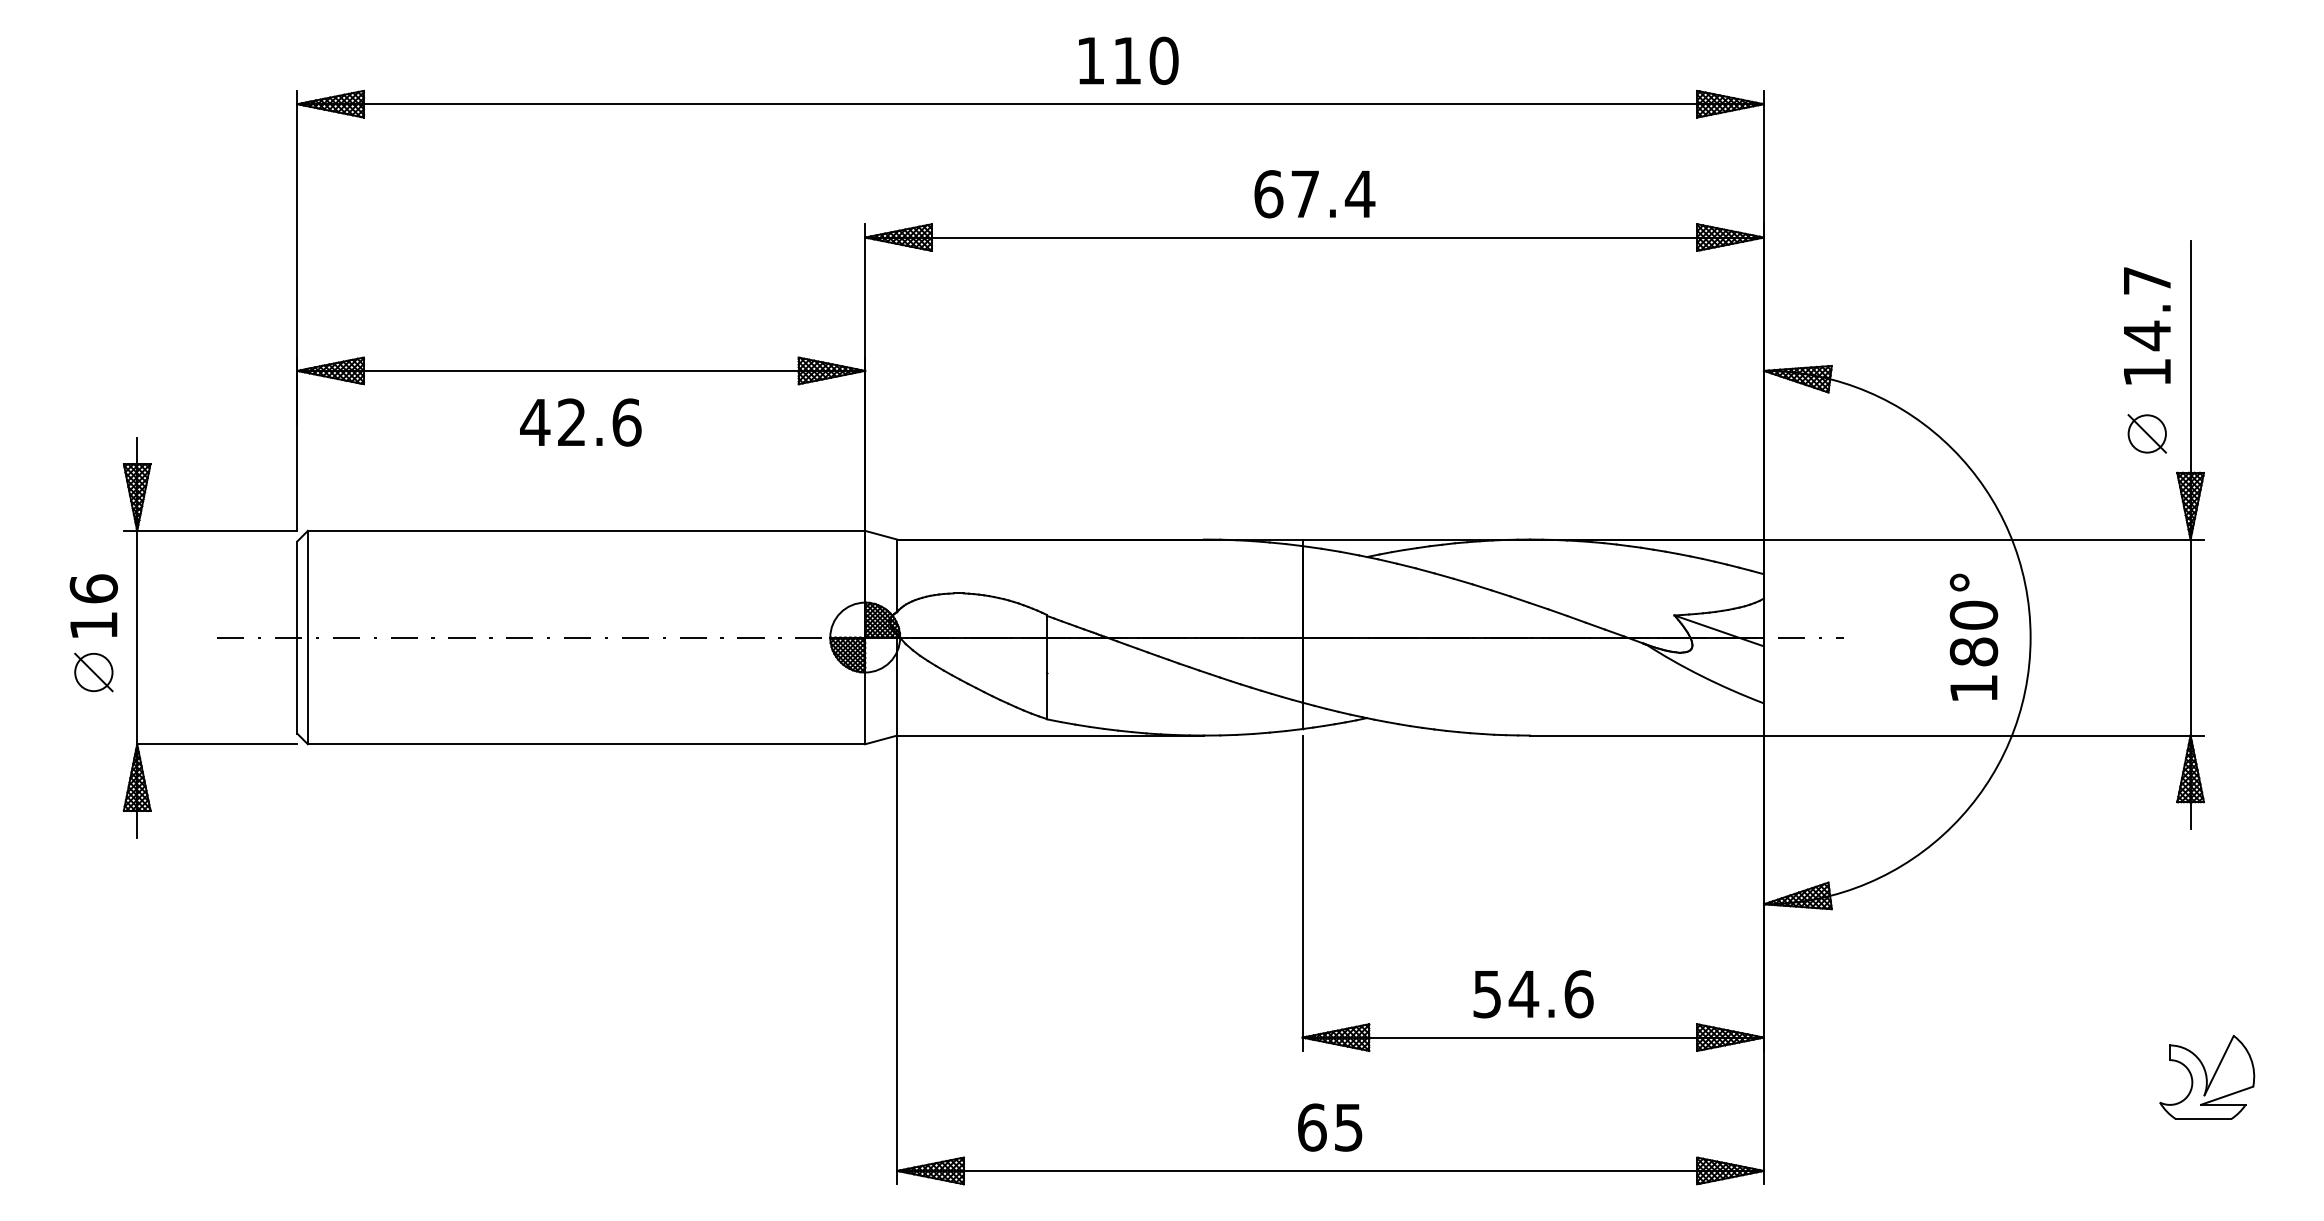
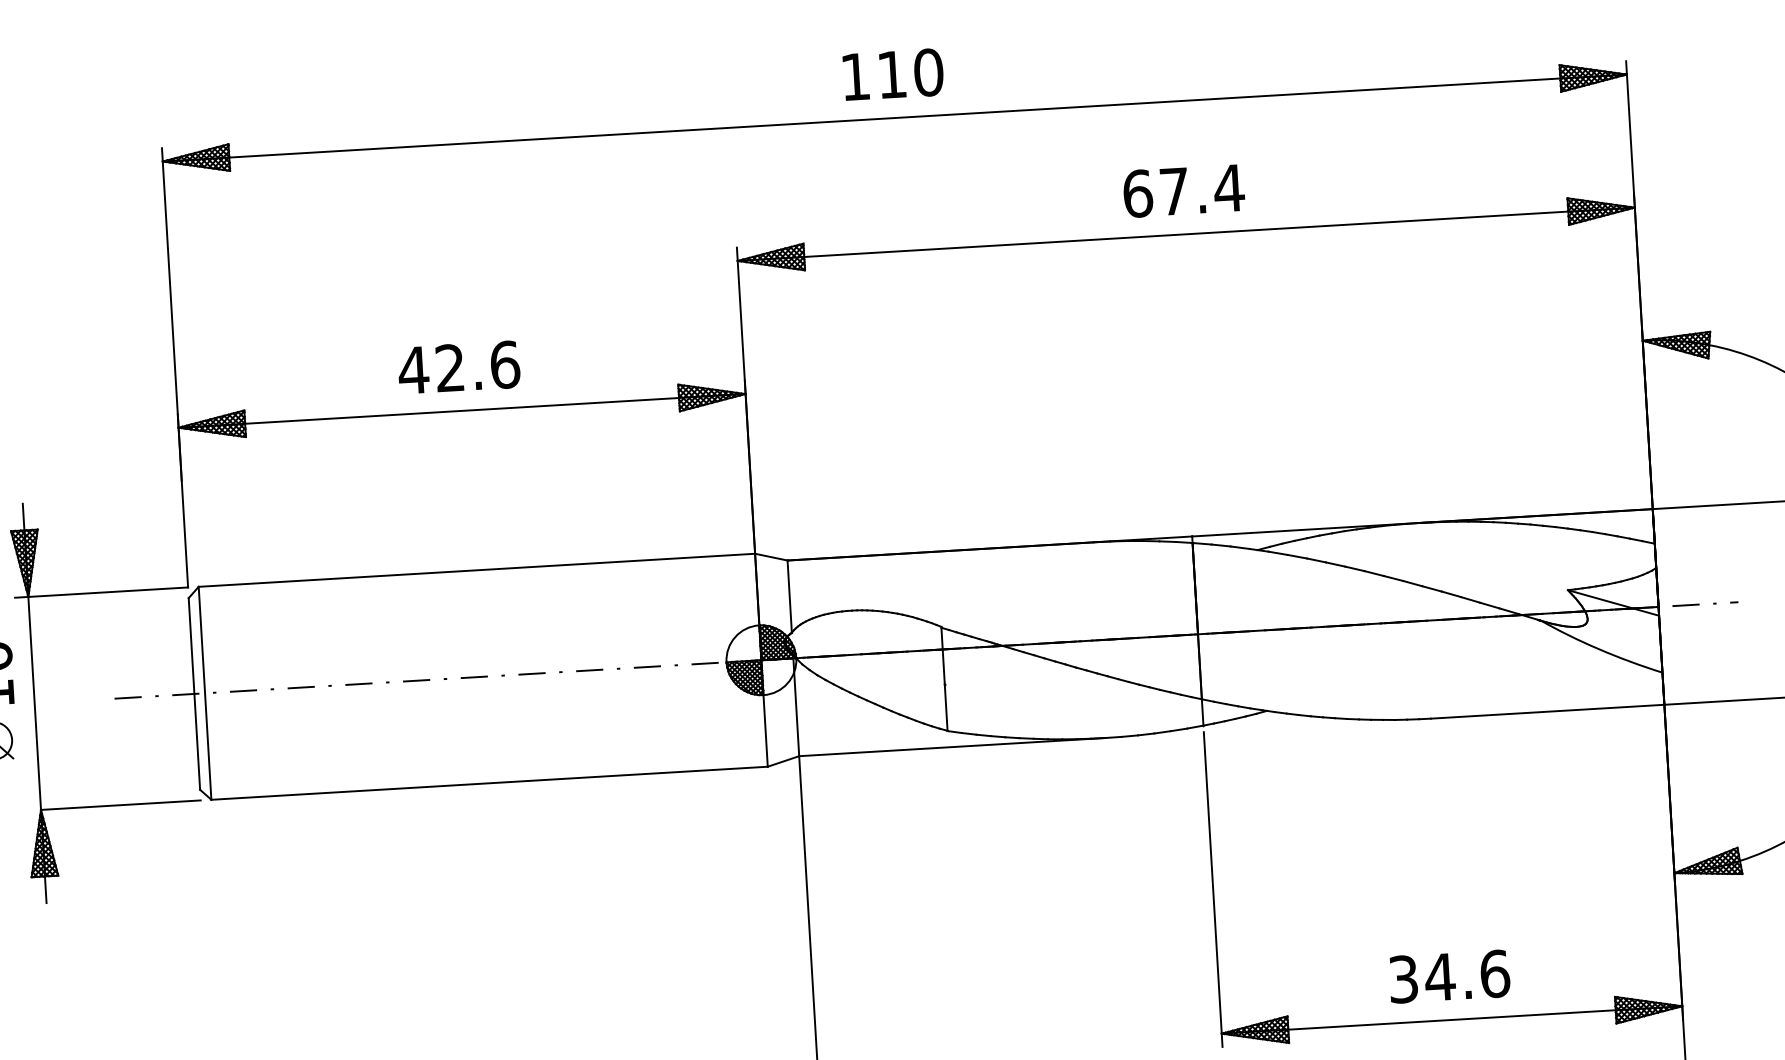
text: (1128, 60) -> (893, 74), moved
text: (580, 422) -> (458, 367), moved
text: (1487, 993) -> (1403, 978), 54.6 -> 34.6

